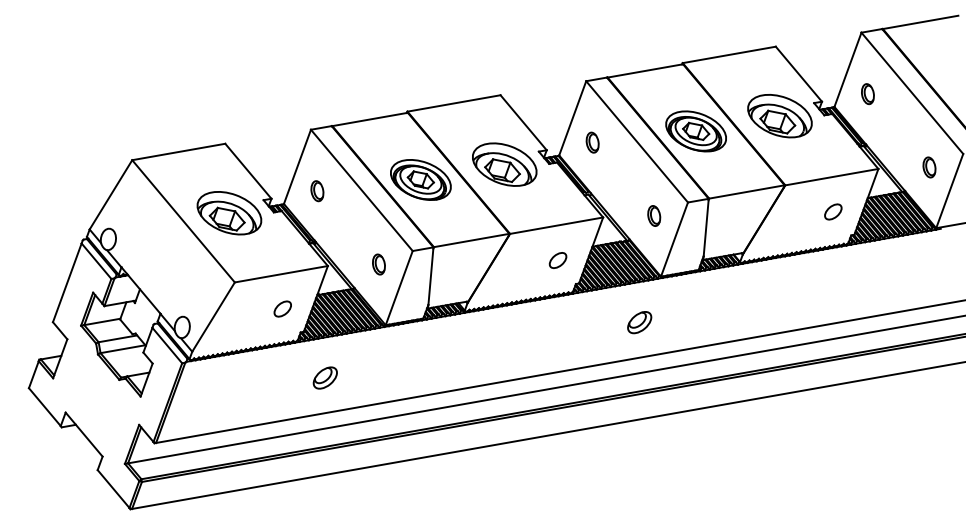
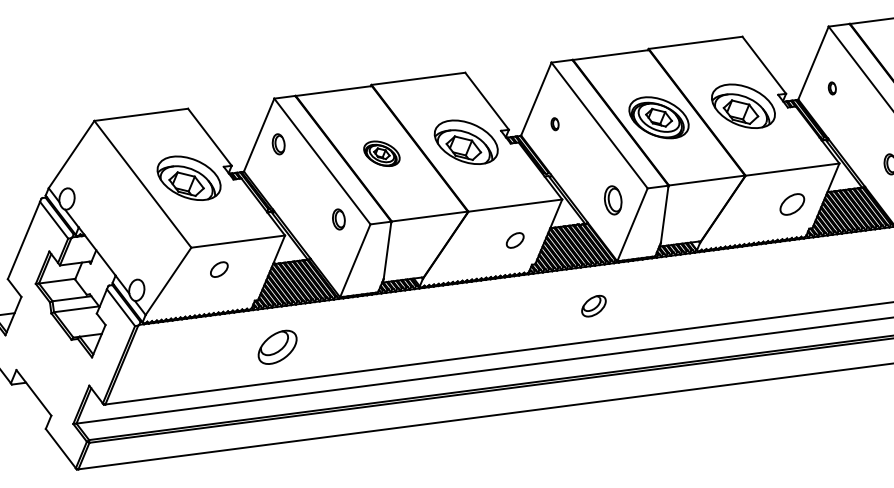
part: (867, 94) -> (831, 88), size x0.6
part: (592, 142) -> (554, 124), size x0.6
part: (420, 179) -> (381, 153), size x0.6
part: (317, 191) -> (278, 144), moved
part: (833, 211) -> (792, 203), size x1.4
part: (654, 215) -> (613, 199), size x1.4
part: (378, 264) -> (338, 219), moved
part: (282, 308) -> (219, 269), moved
part: (324, 377) -> (276, 346), size x1.6

